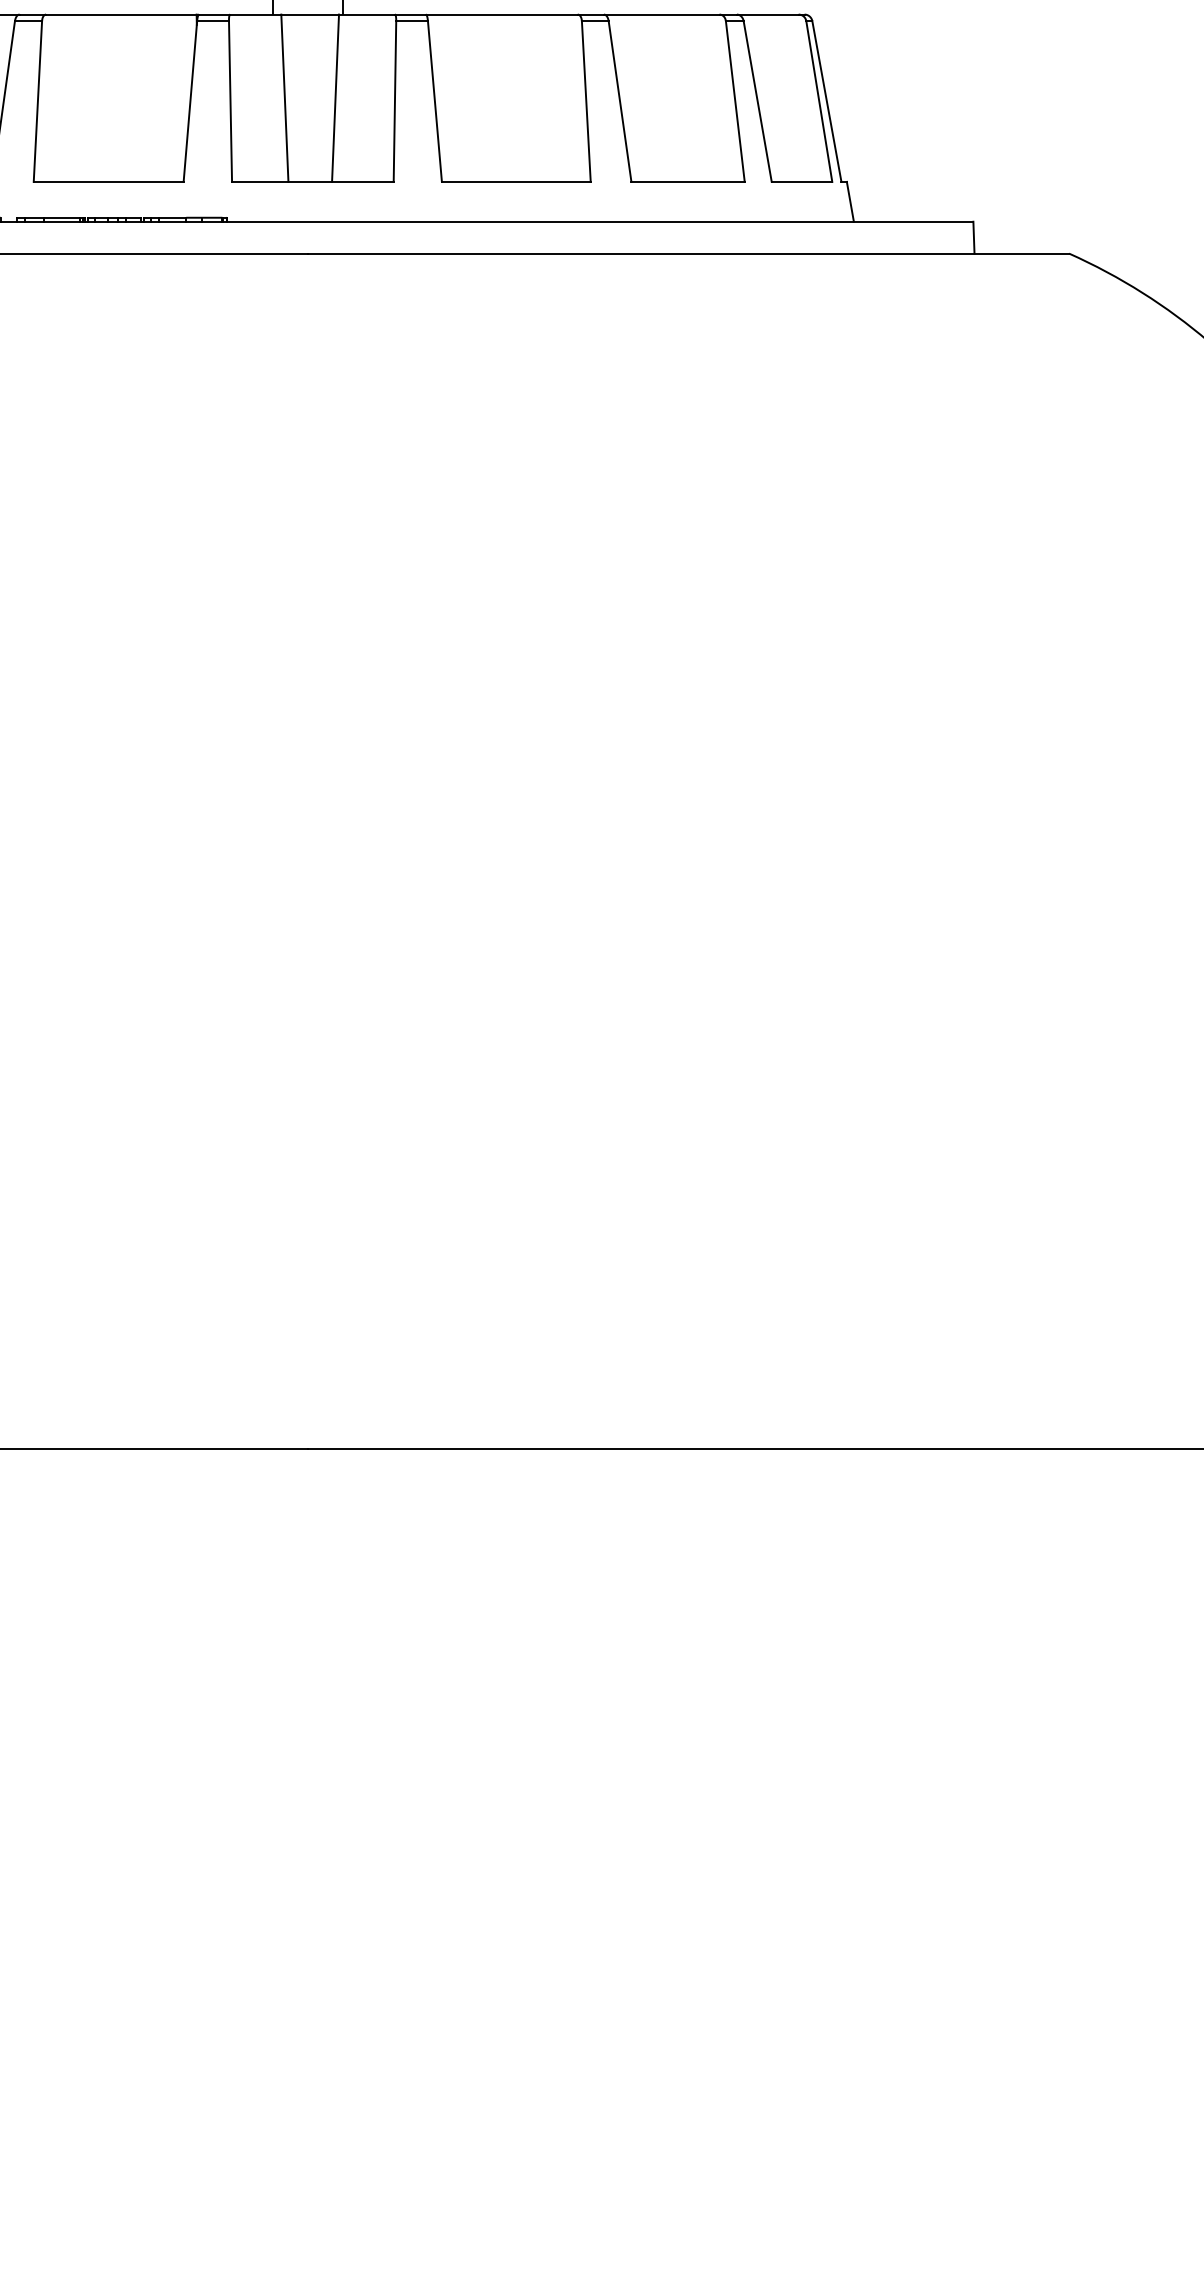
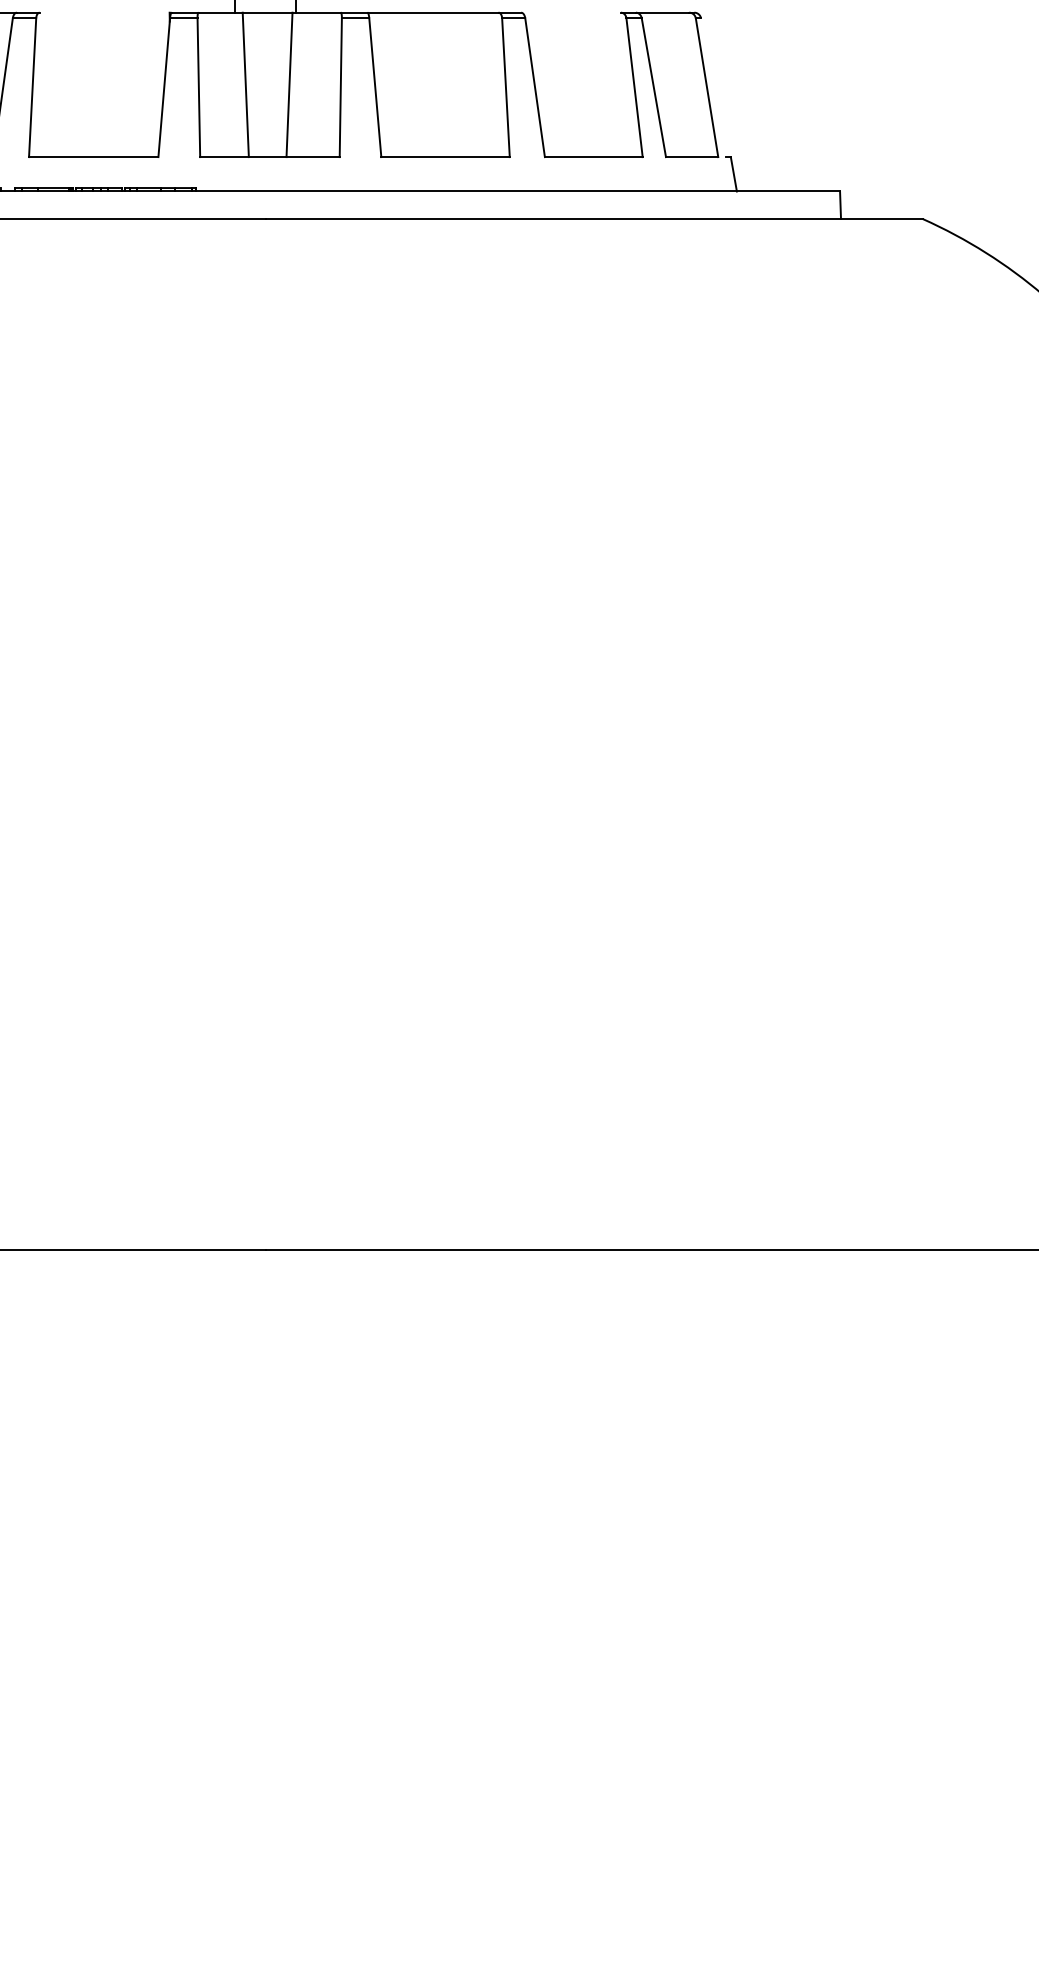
line: (121, 14) -> (104, 12), removed
line: (661, 14) -> (570, 12), removed
line: (826, 101) -> (713, 87), removed

